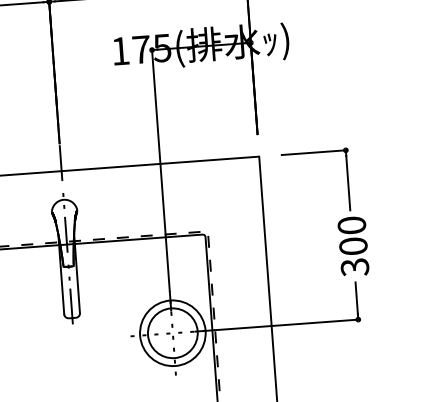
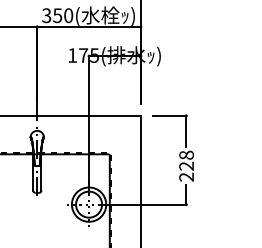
text: (353, 244) -> (186, 165), 300 -> 228

